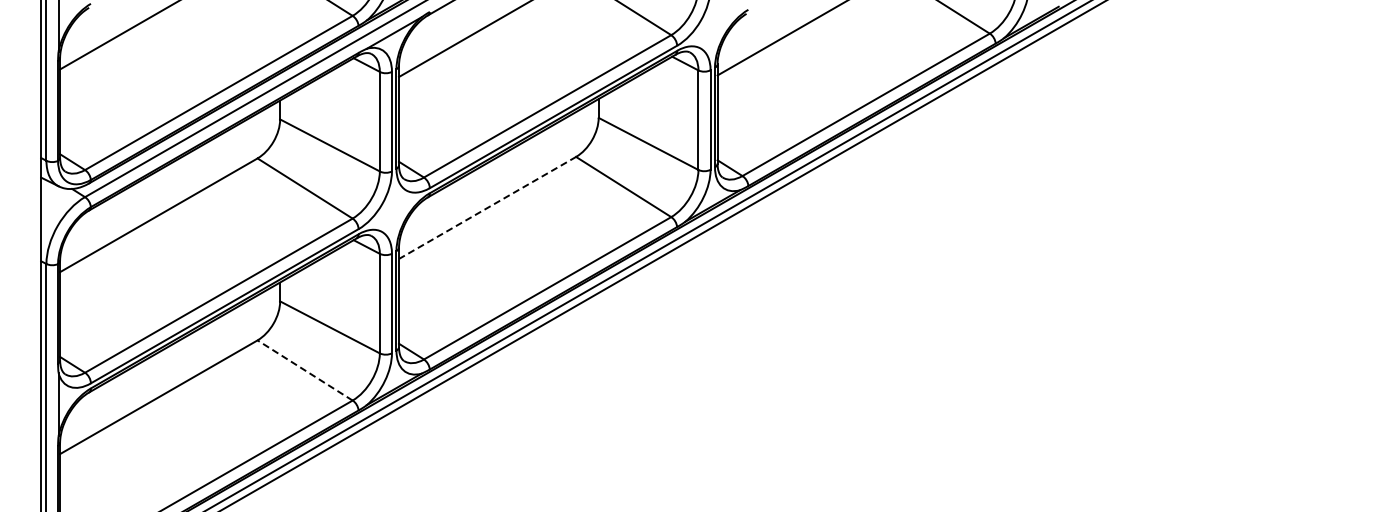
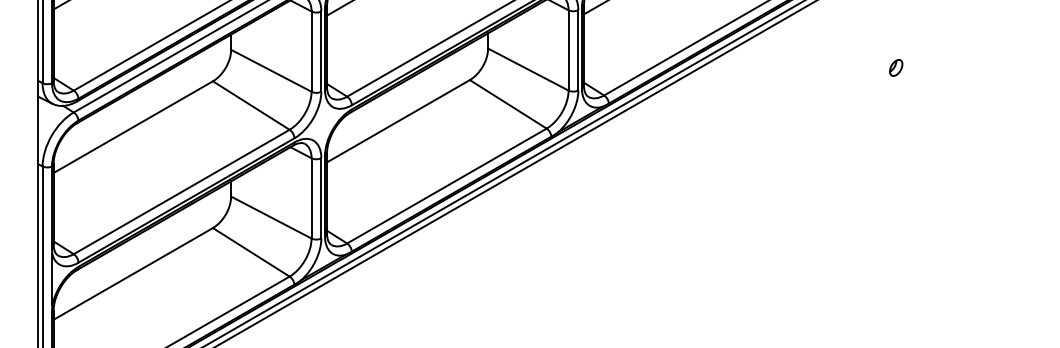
part: (1104, 141) -> (896, 67), added
line: (487, 208) -> (398, 121), dashed -> solid
line: (304, 370) -> (250, 252), dashed -> solid

